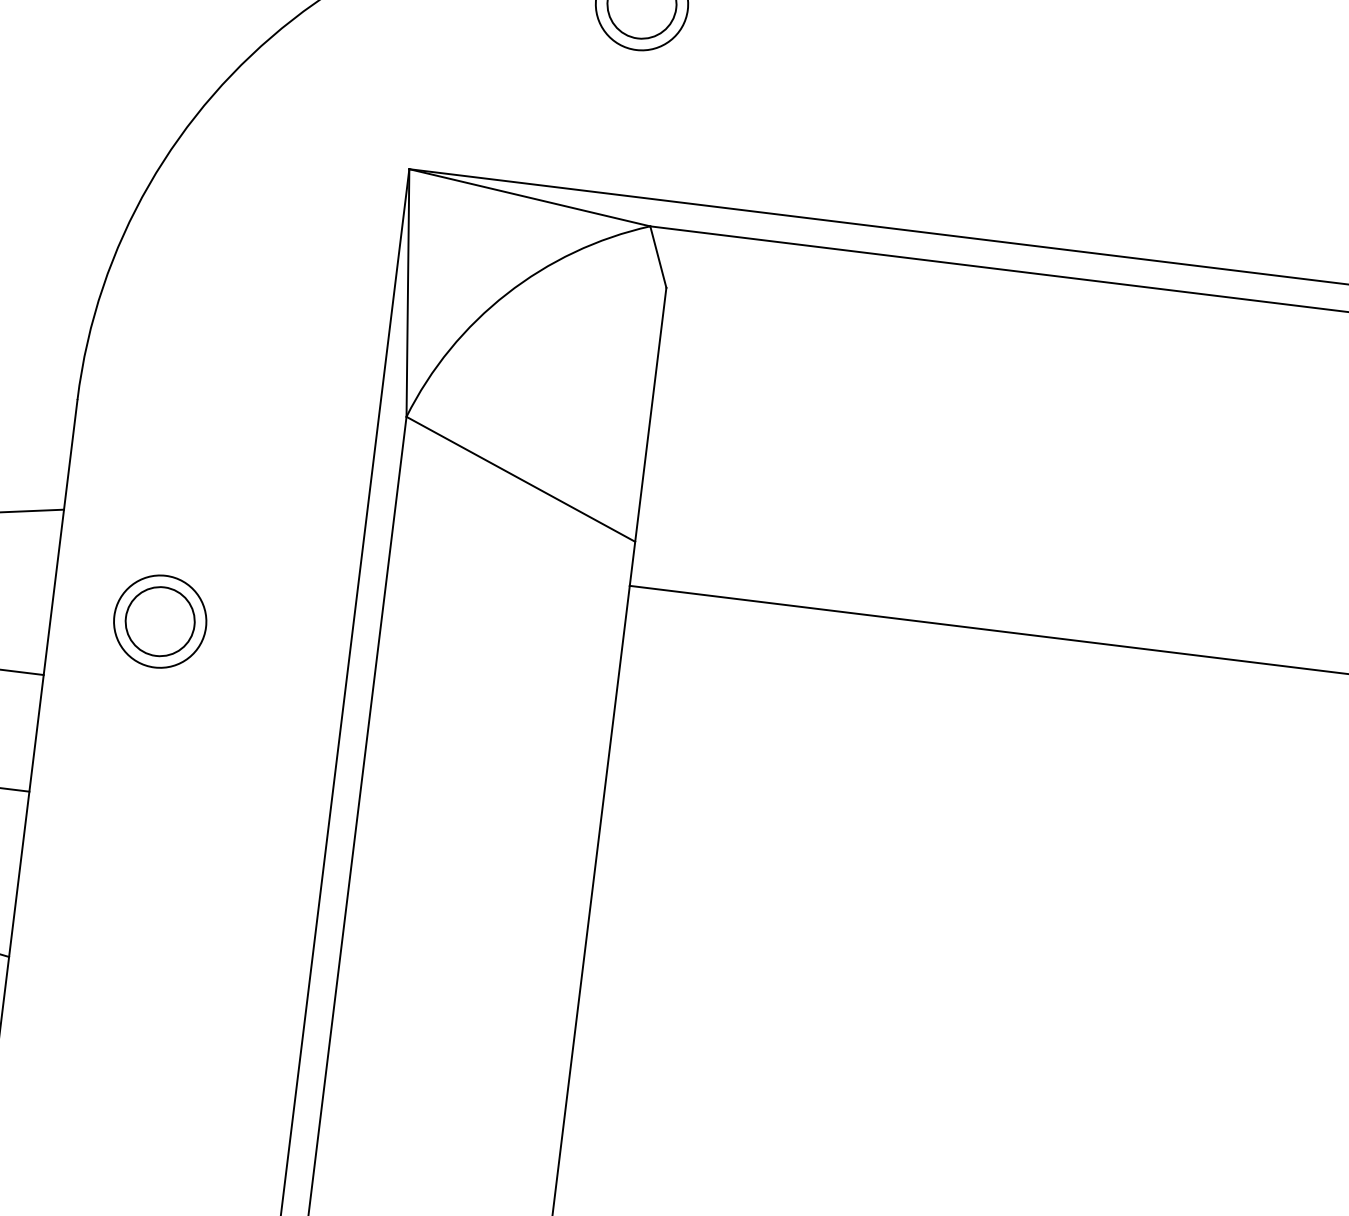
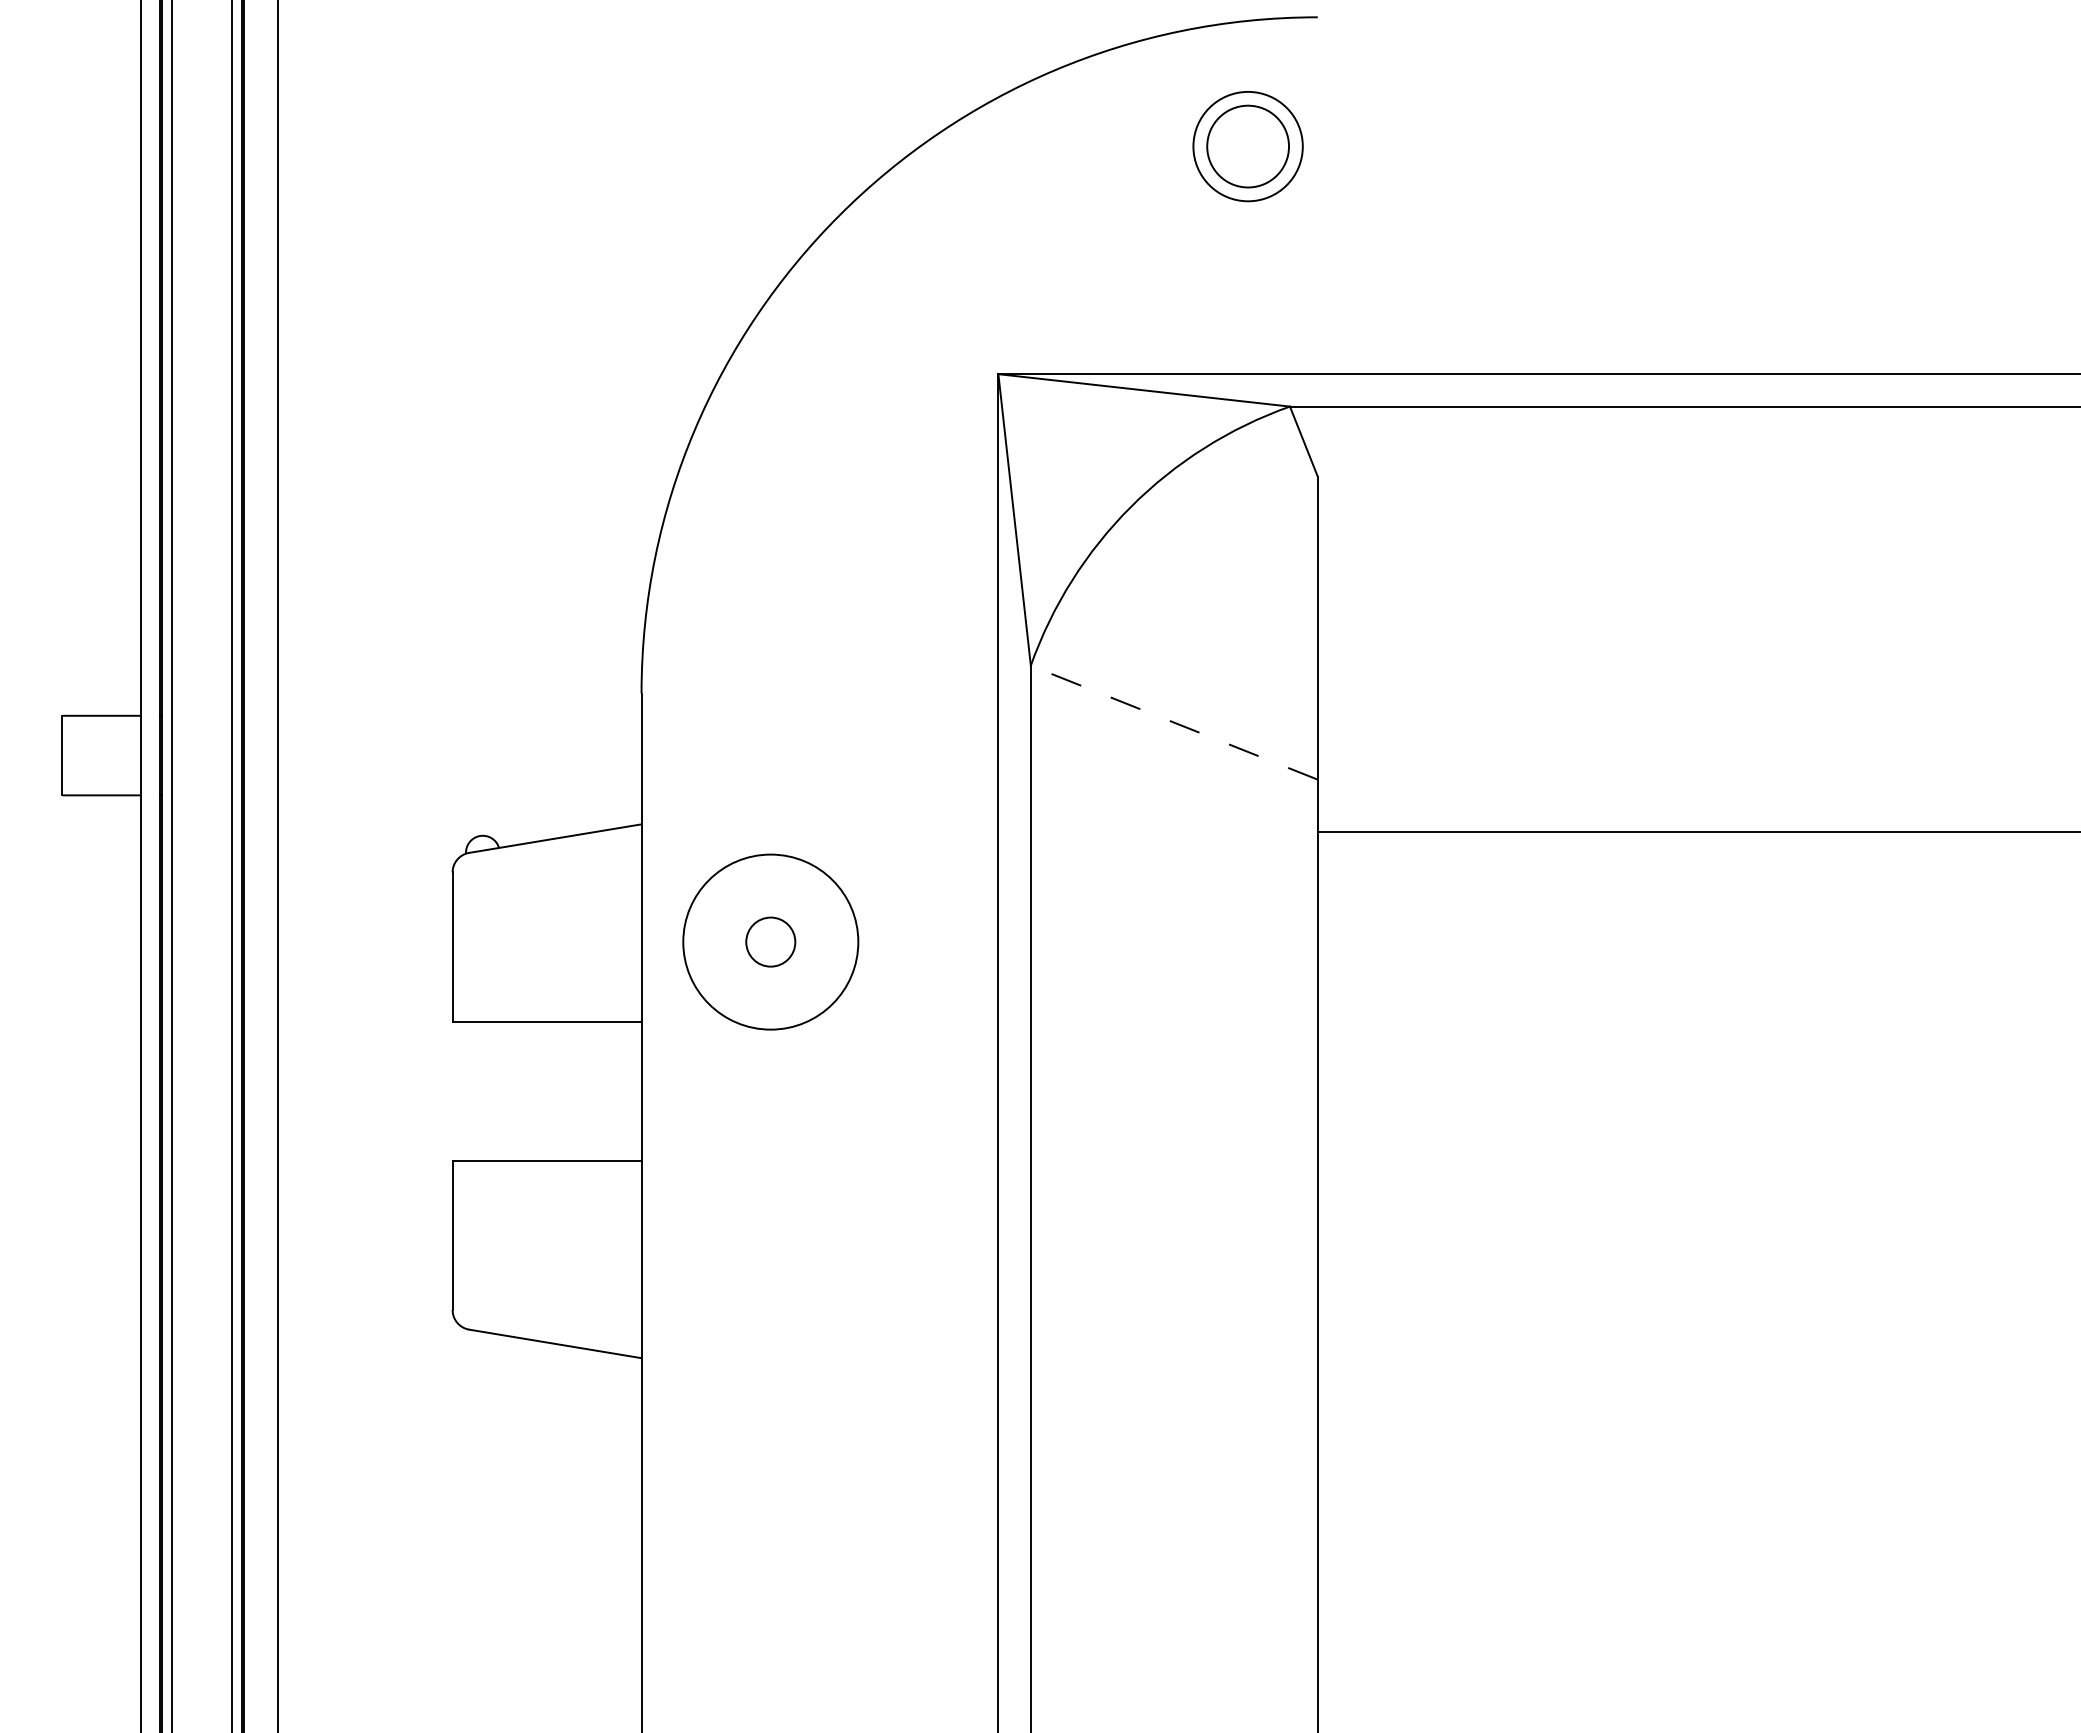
line: (520, 479) -> (1173, 722), solid -> dashed
circle: (159, 621) -> (770, 942), size x0.6
circle: (160, 621) -> (770, 941), size x1.6

